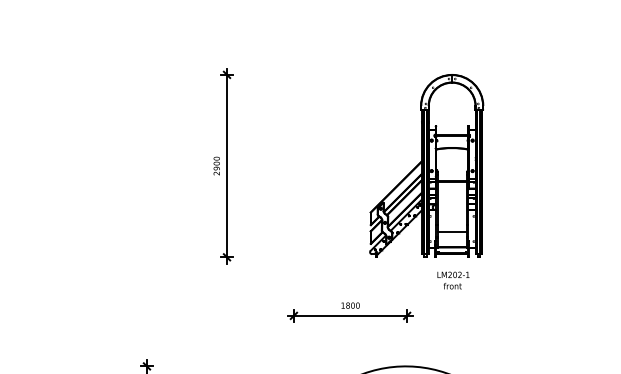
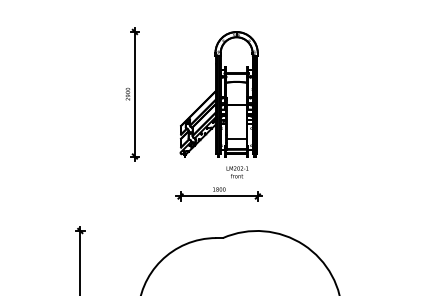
part: (425, 181) -> (218, 104), moved

